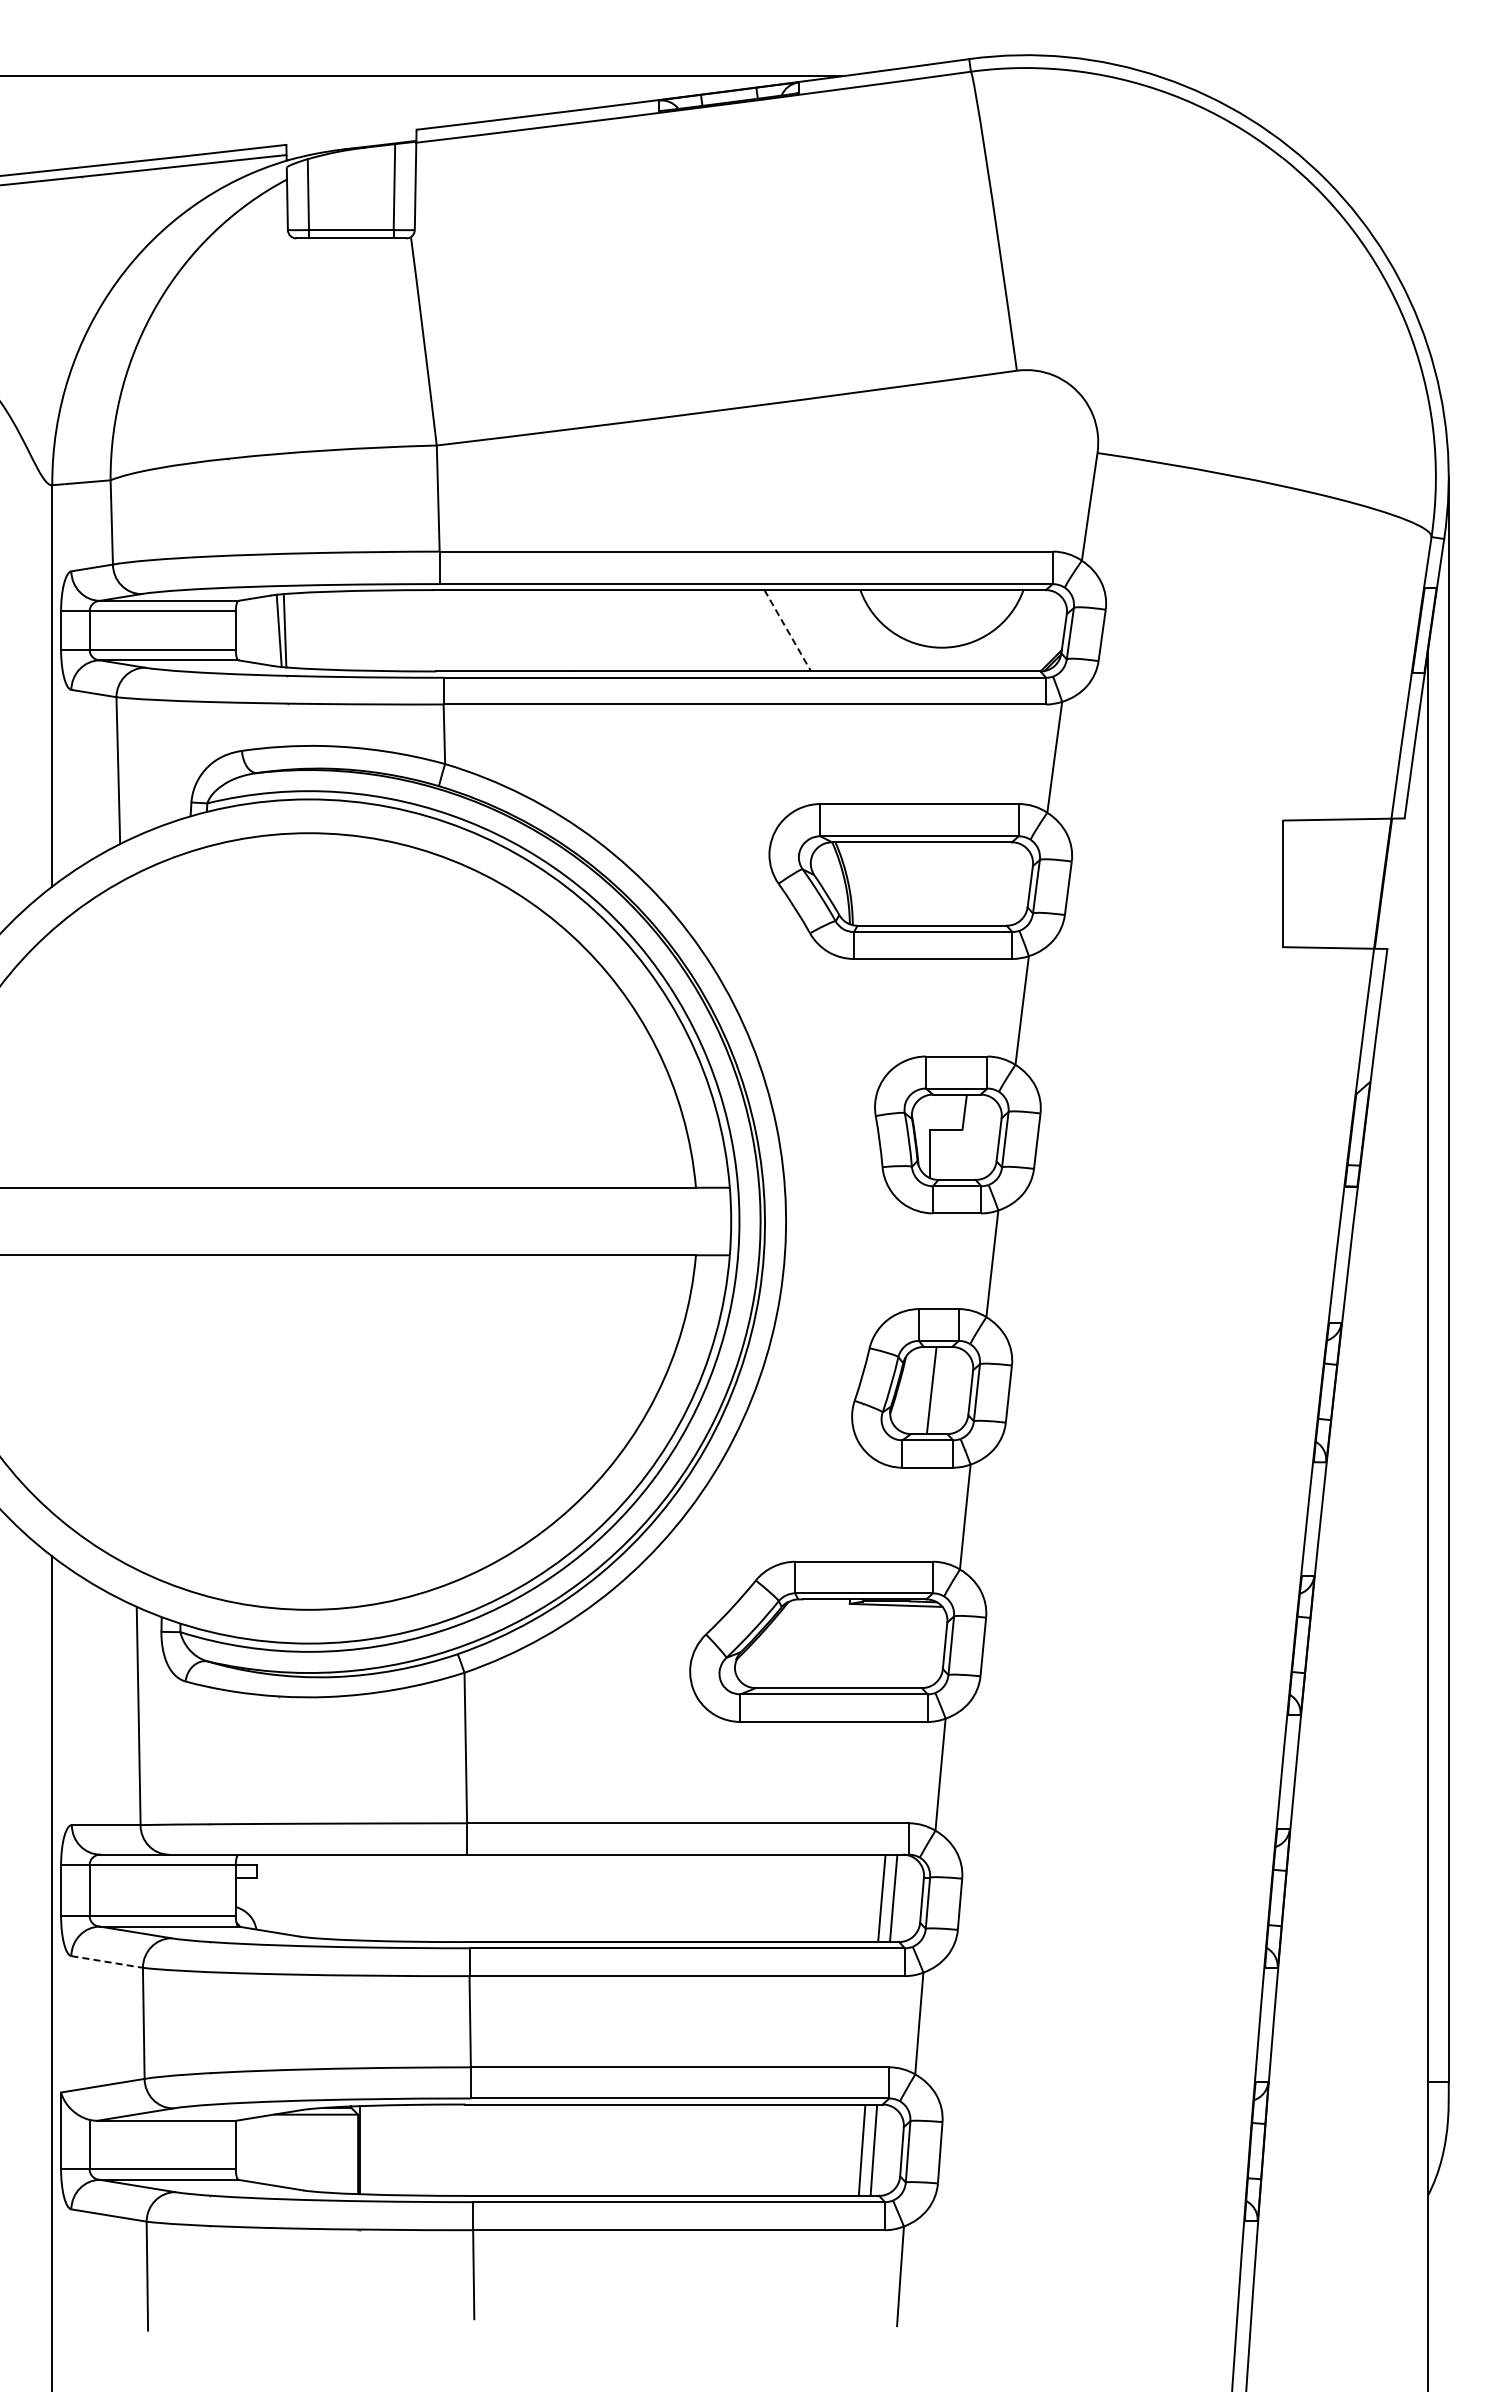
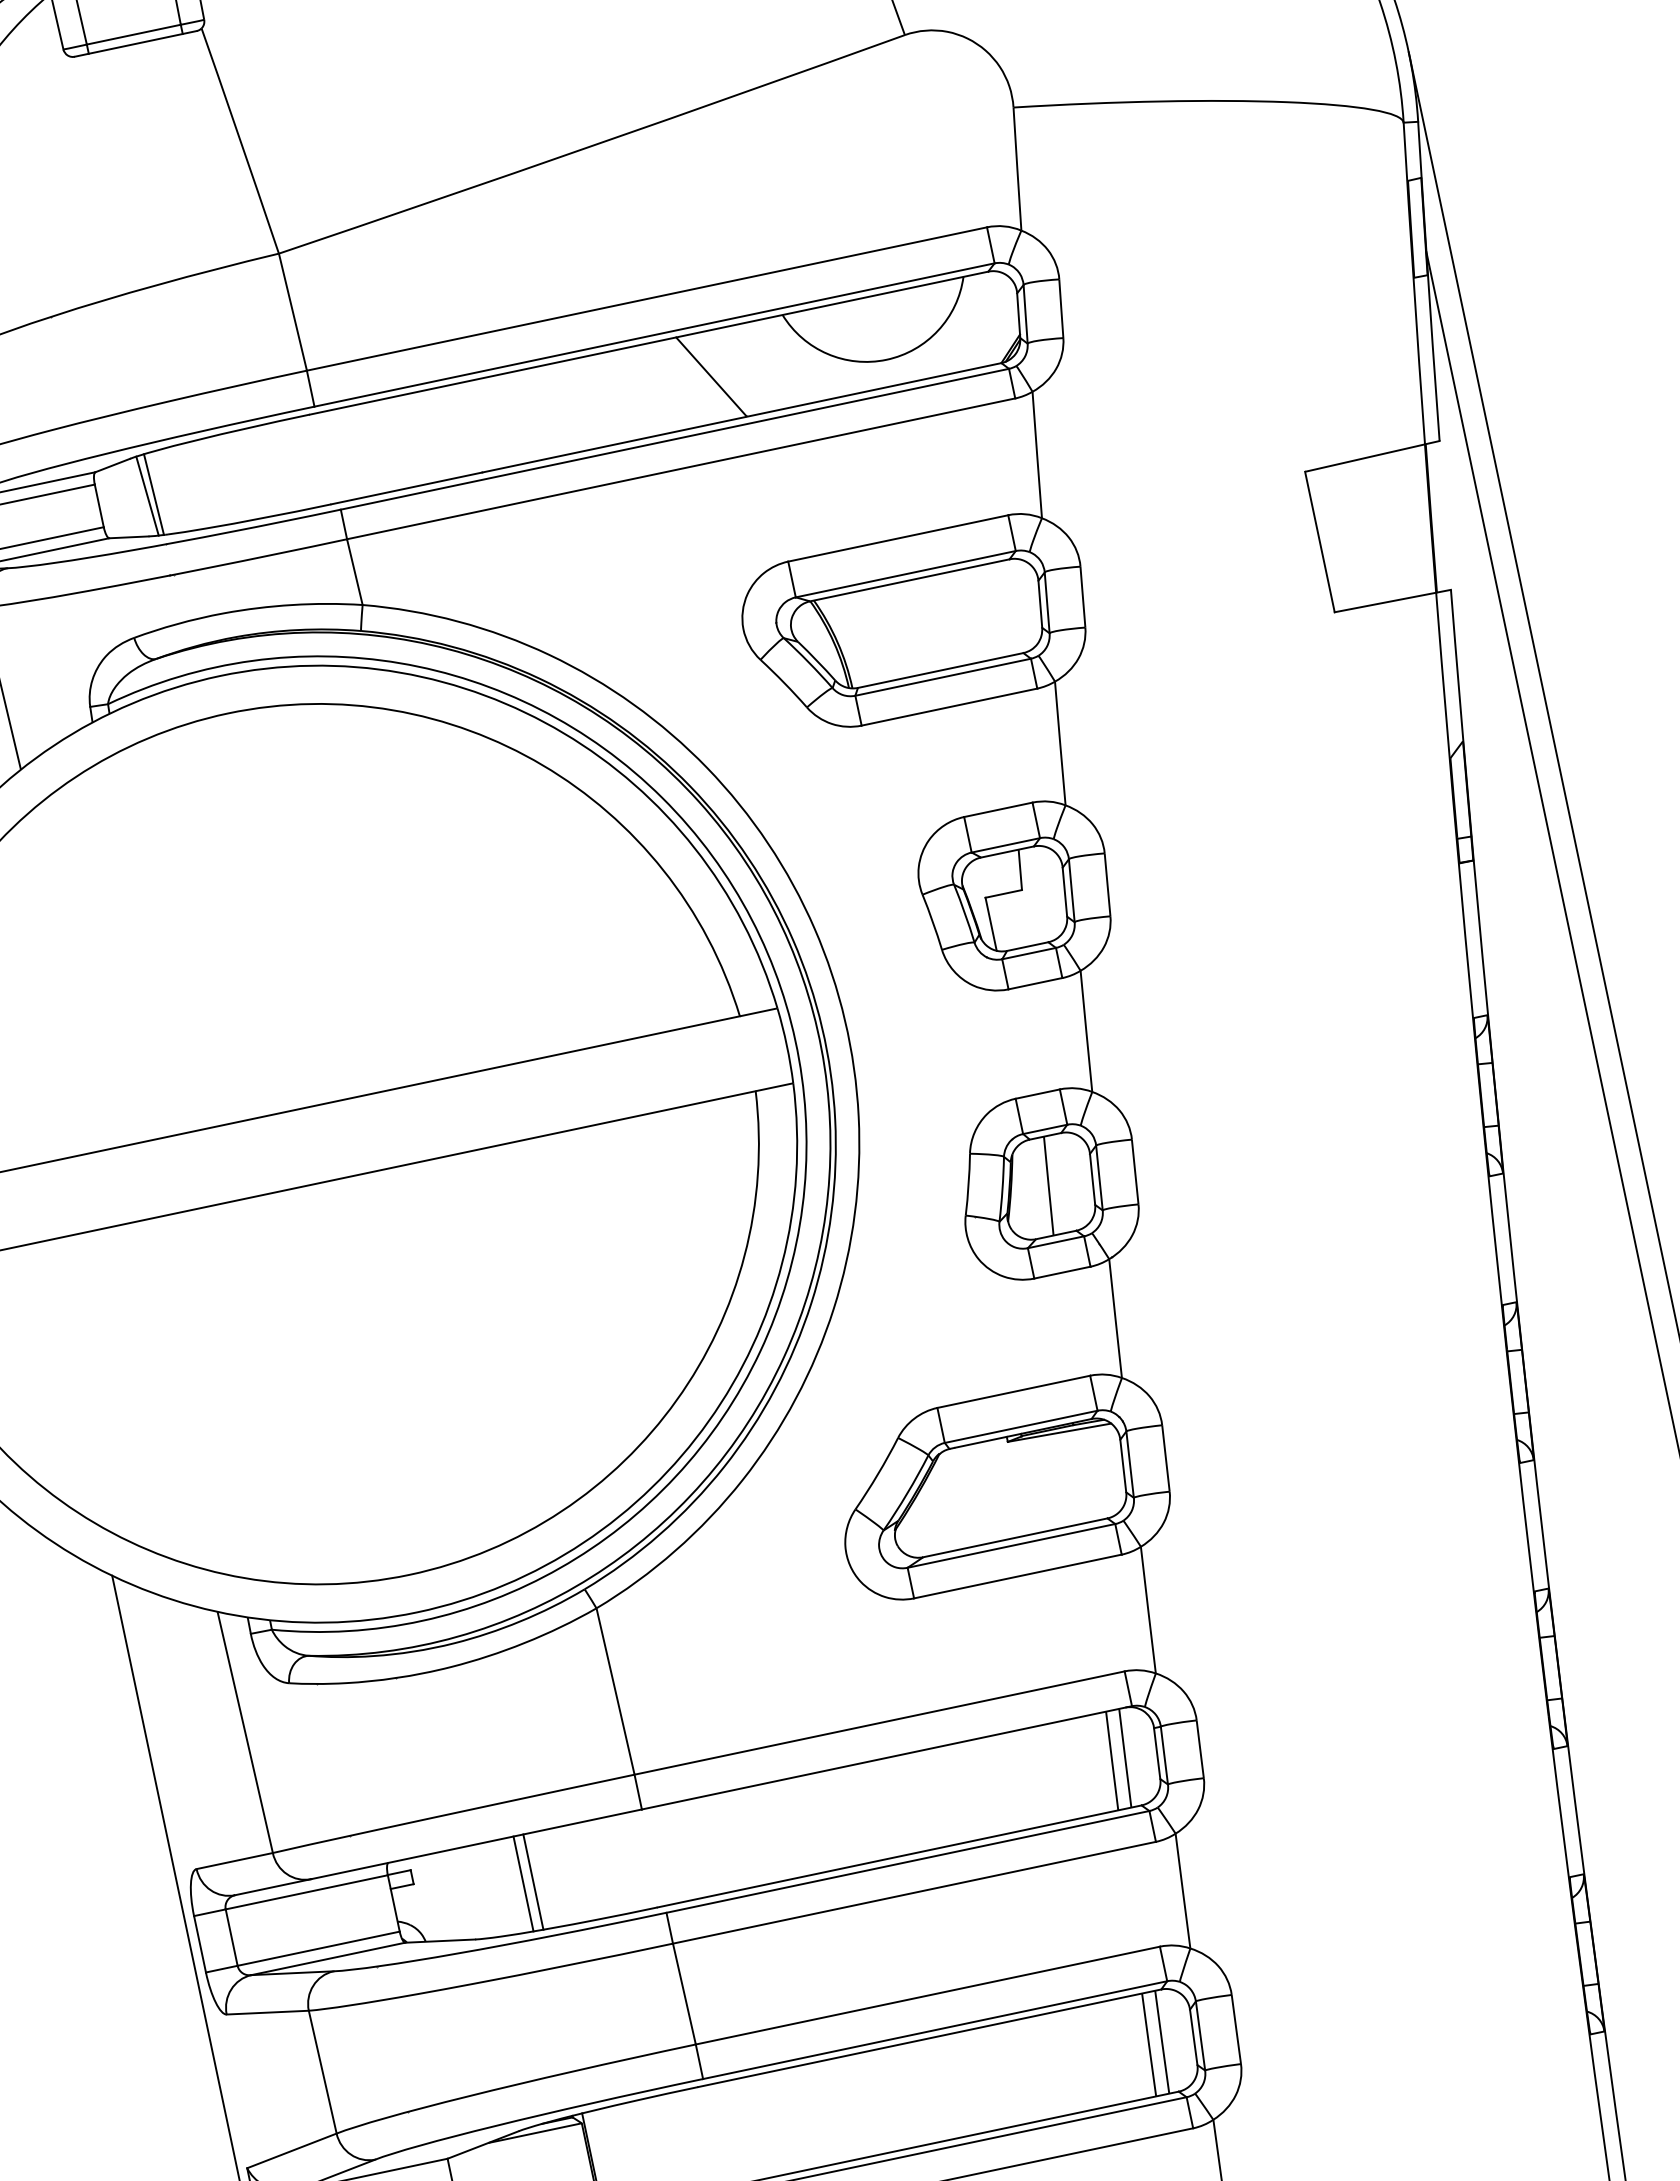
line: (787, 630) -> (711, 376), dashed -> solid
line: (351, 1897) -> (523, 1884), added
line: (360, 1897) -> (533, 1881), added
line: (107, 1962) -> (268, 2013), dashed -> solid

